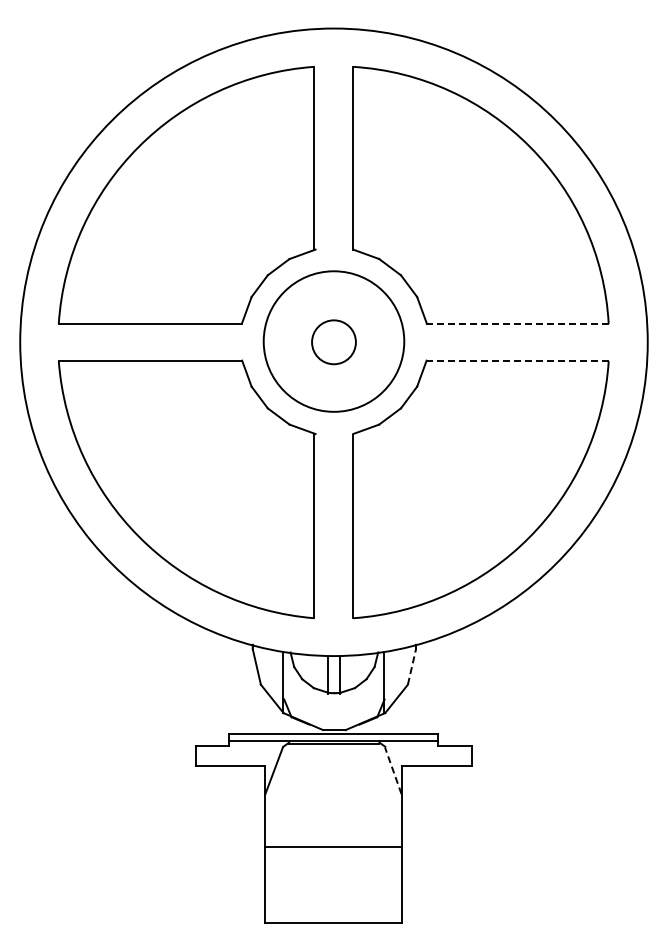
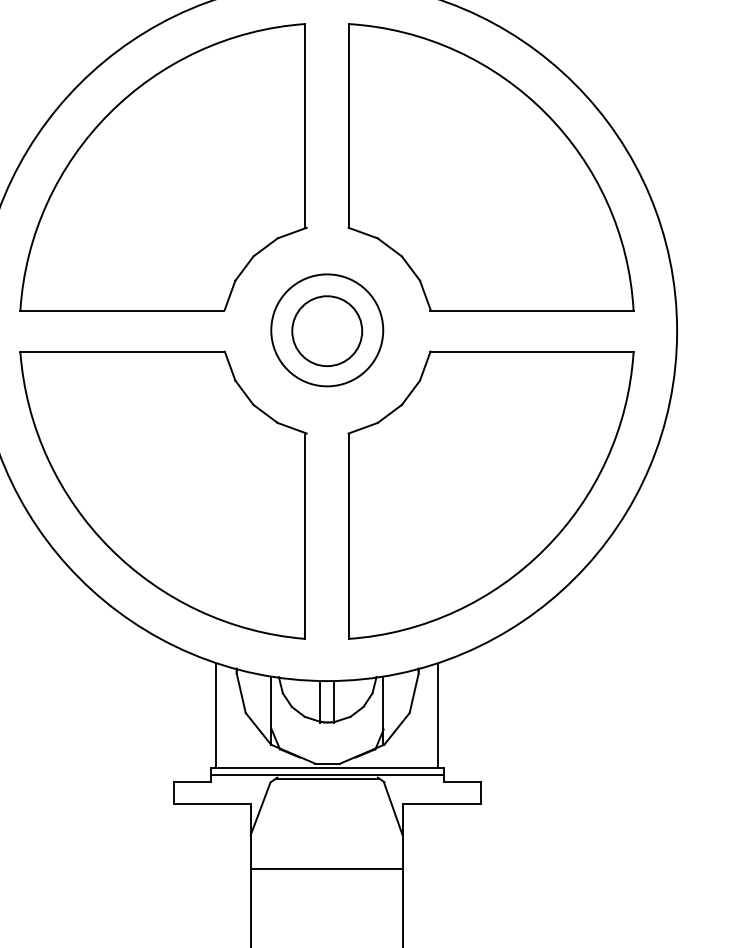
line: (517, 323) -> (531, 310), dashed -> solid
circle: (333, 341) -> (326, 330), size x0.71
circle: (333, 341) -> (326, 330), size x1.43
line: (516, 361) -> (530, 352), dashed -> solid
line: (412, 666) -> (414, 692), dashed -> solid
line: (234, 687) -> (216, 716), added
line: (433, 687) -> (438, 716), added
line: (393, 770) -> (393, 808), dashed -> solid
line: (333, 847) -> (326, 868), moved

